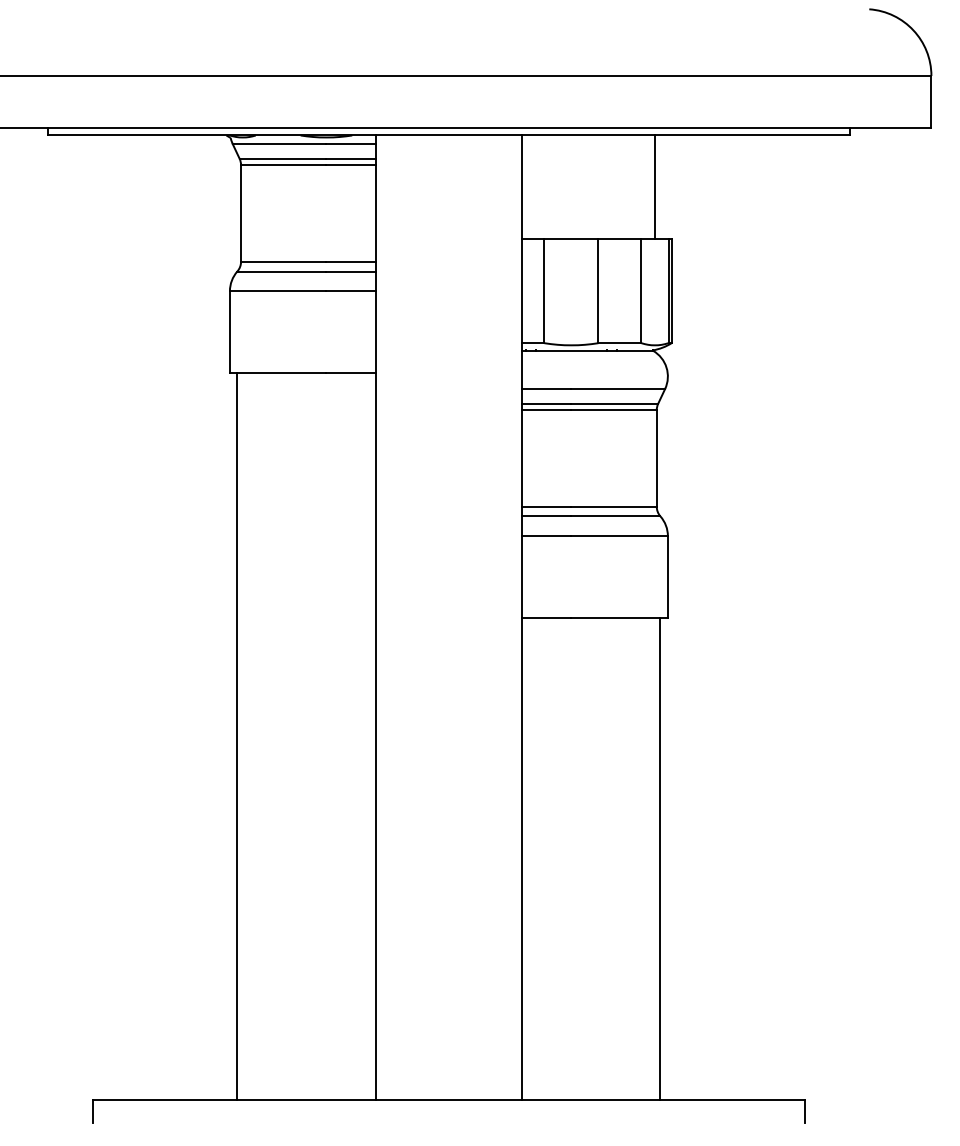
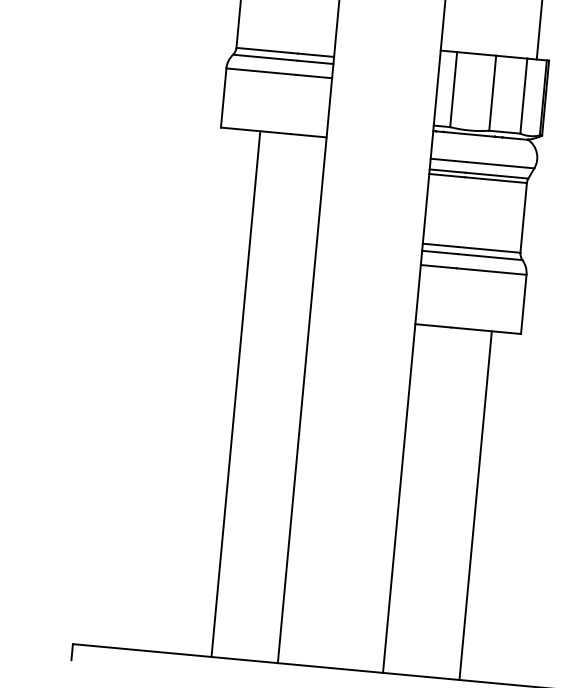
line: (237, 736) -> (236, 393), moved
line: (660, 858) -> (475, 505), moved

